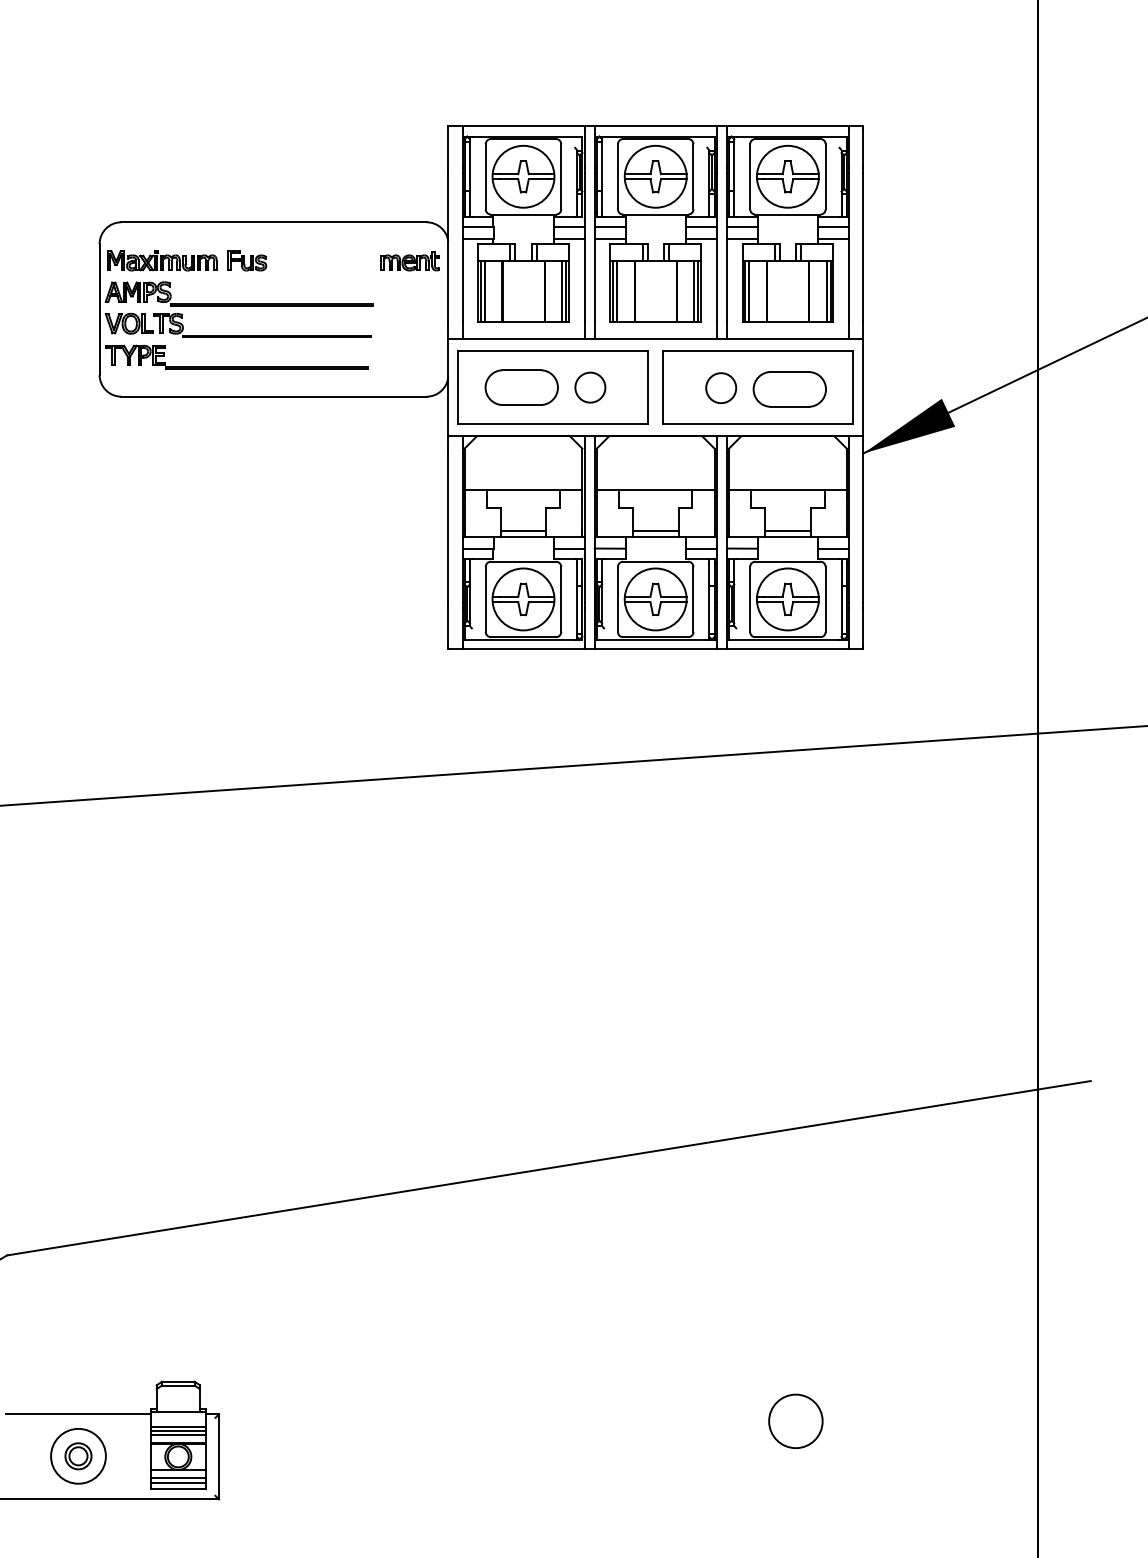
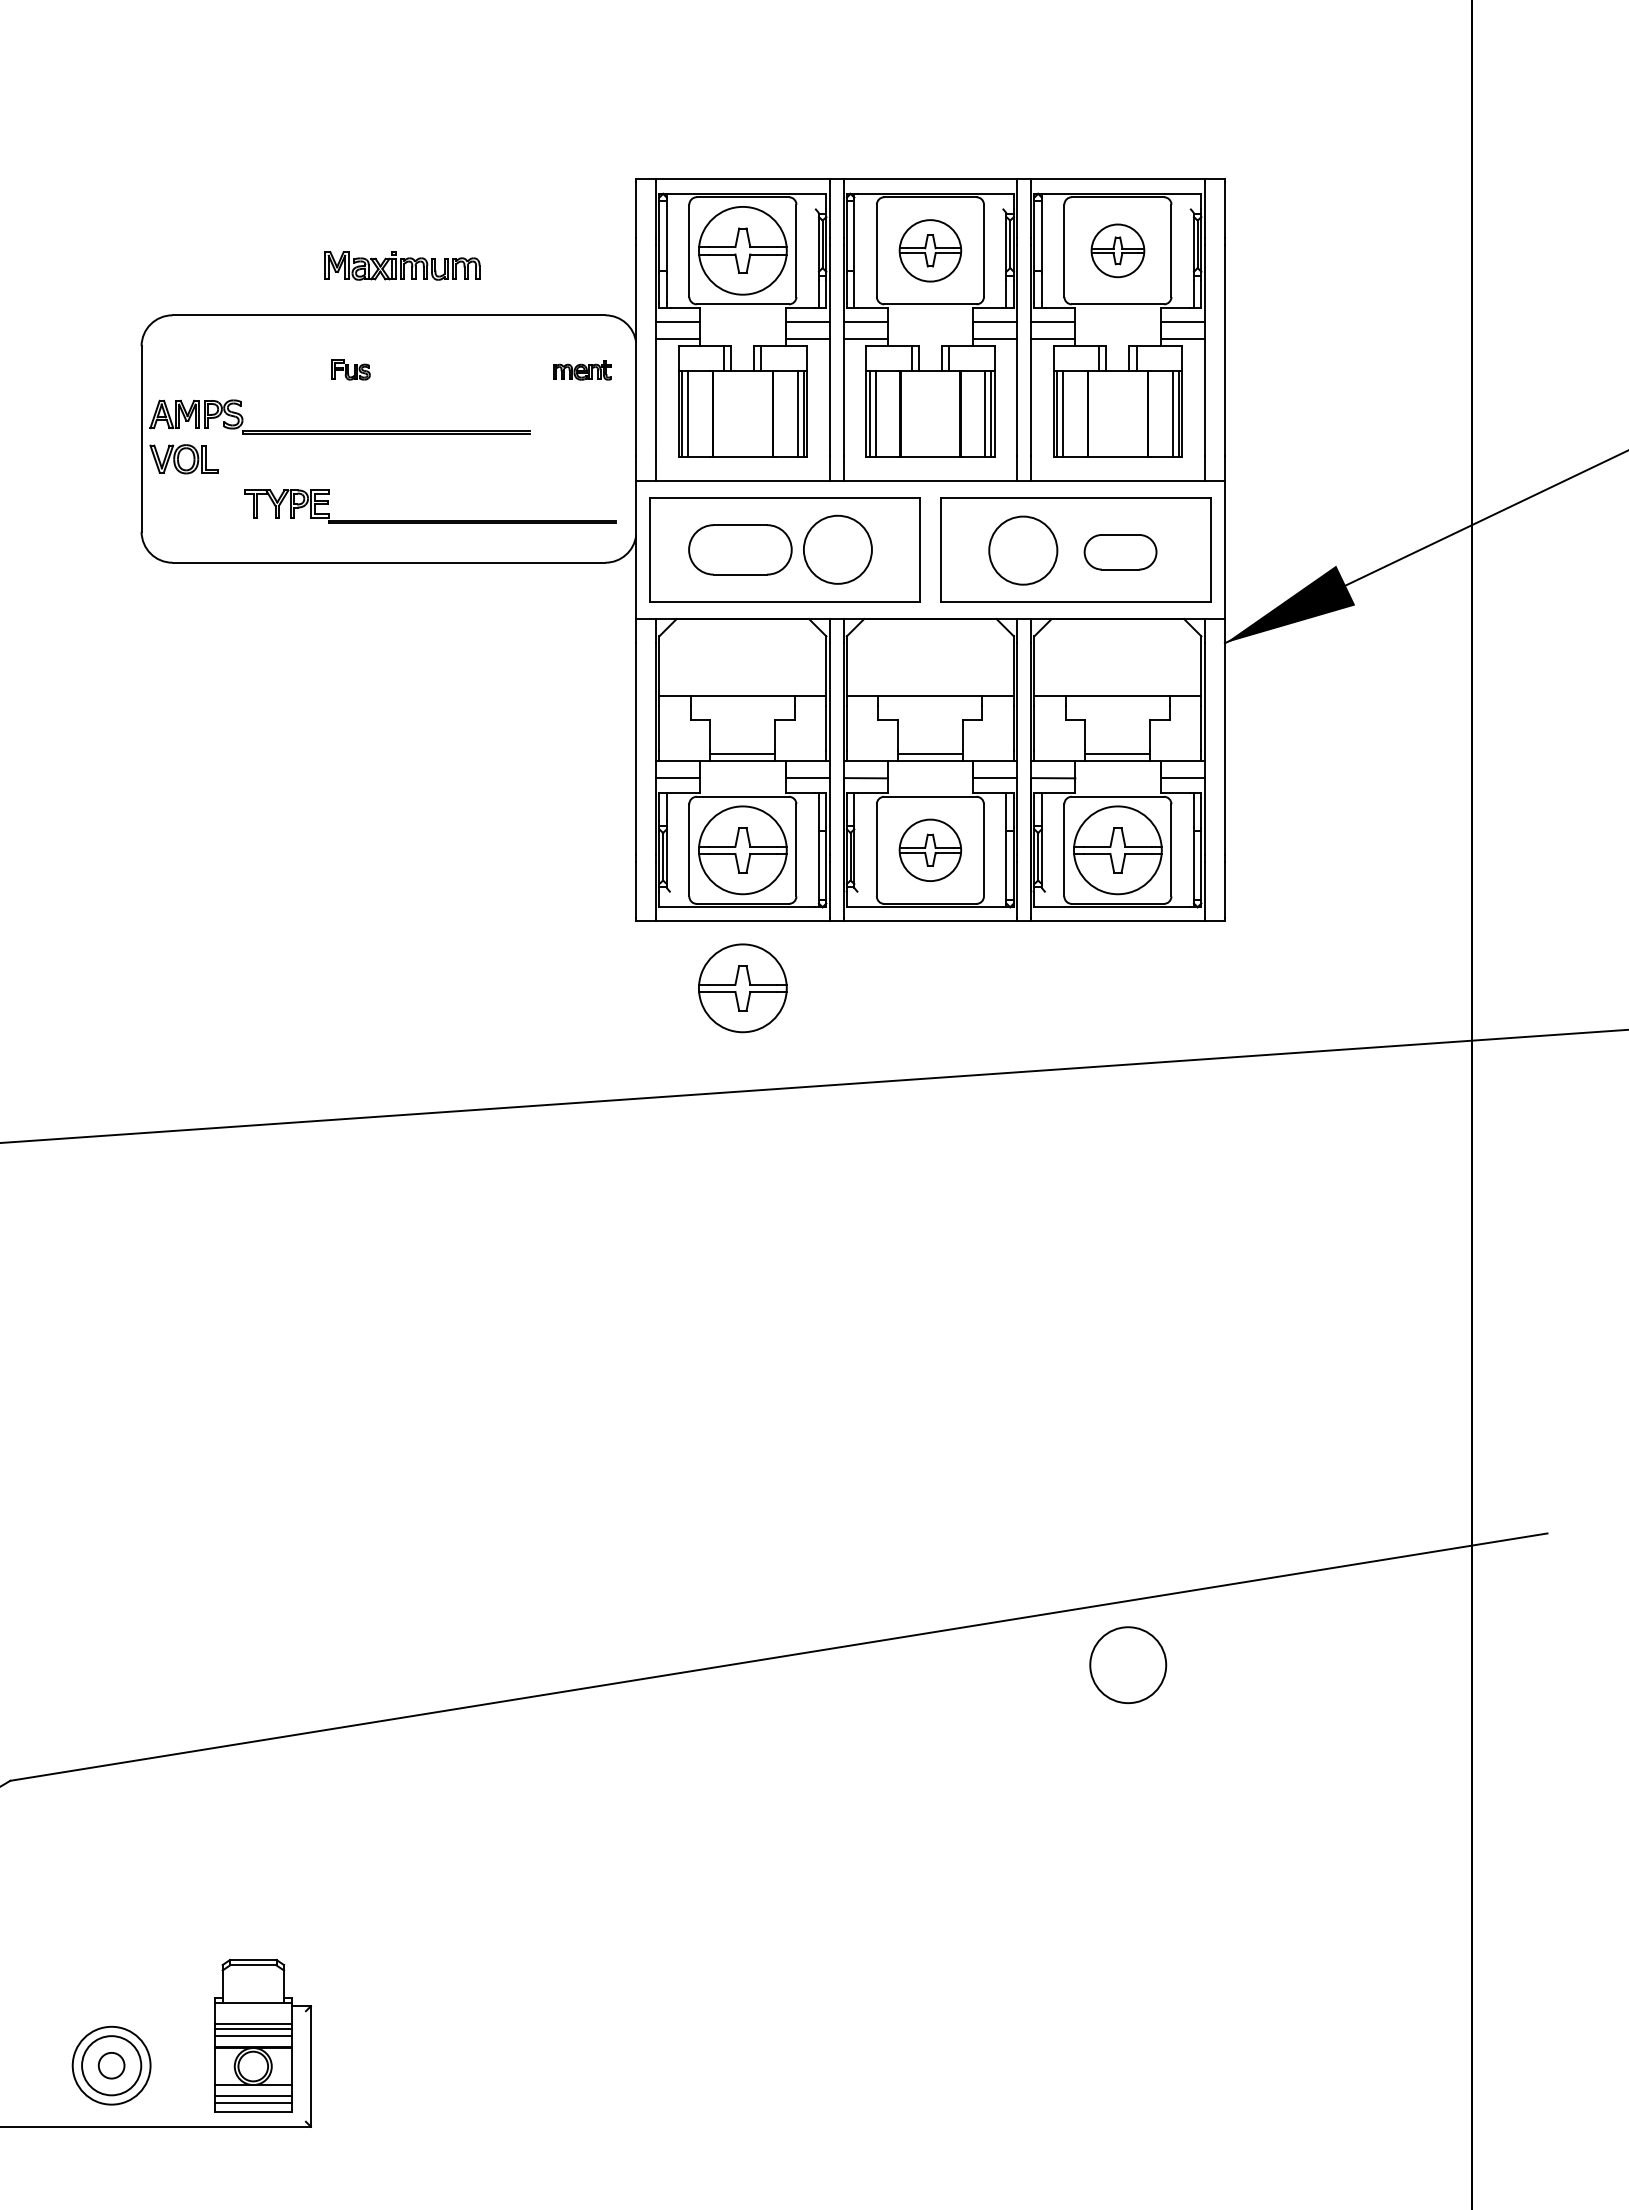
part: (655, 176) -> (930, 250), size x0.7
part: (787, 176) -> (1117, 250), size x0.6
part: (162, 260) -> (402, 265), moved
part: (246, 260) -> (350, 369), size x0.7
part: (409, 261) -> (581, 370), size x0.7
part: (262, 335) -> (372, 475), removed
part: (237, 366) -> (430, 520), moved
circle: (590, 387) -> (837, 549), size x1.6
circle: (721, 388) -> (1023, 550), size x1.6
part: (789, 388) -> (1120, 551), size x0.7
part: (655, 599) -> (930, 850), size x0.7
part: (523, 696) -> (742, 988), added
line: (78, 1414) -> (111, 2006), removed
circle: (796, 1421) -> (1128, 1665), moved
circle: (78, 1456) -> (111, 2065), size x1.6

